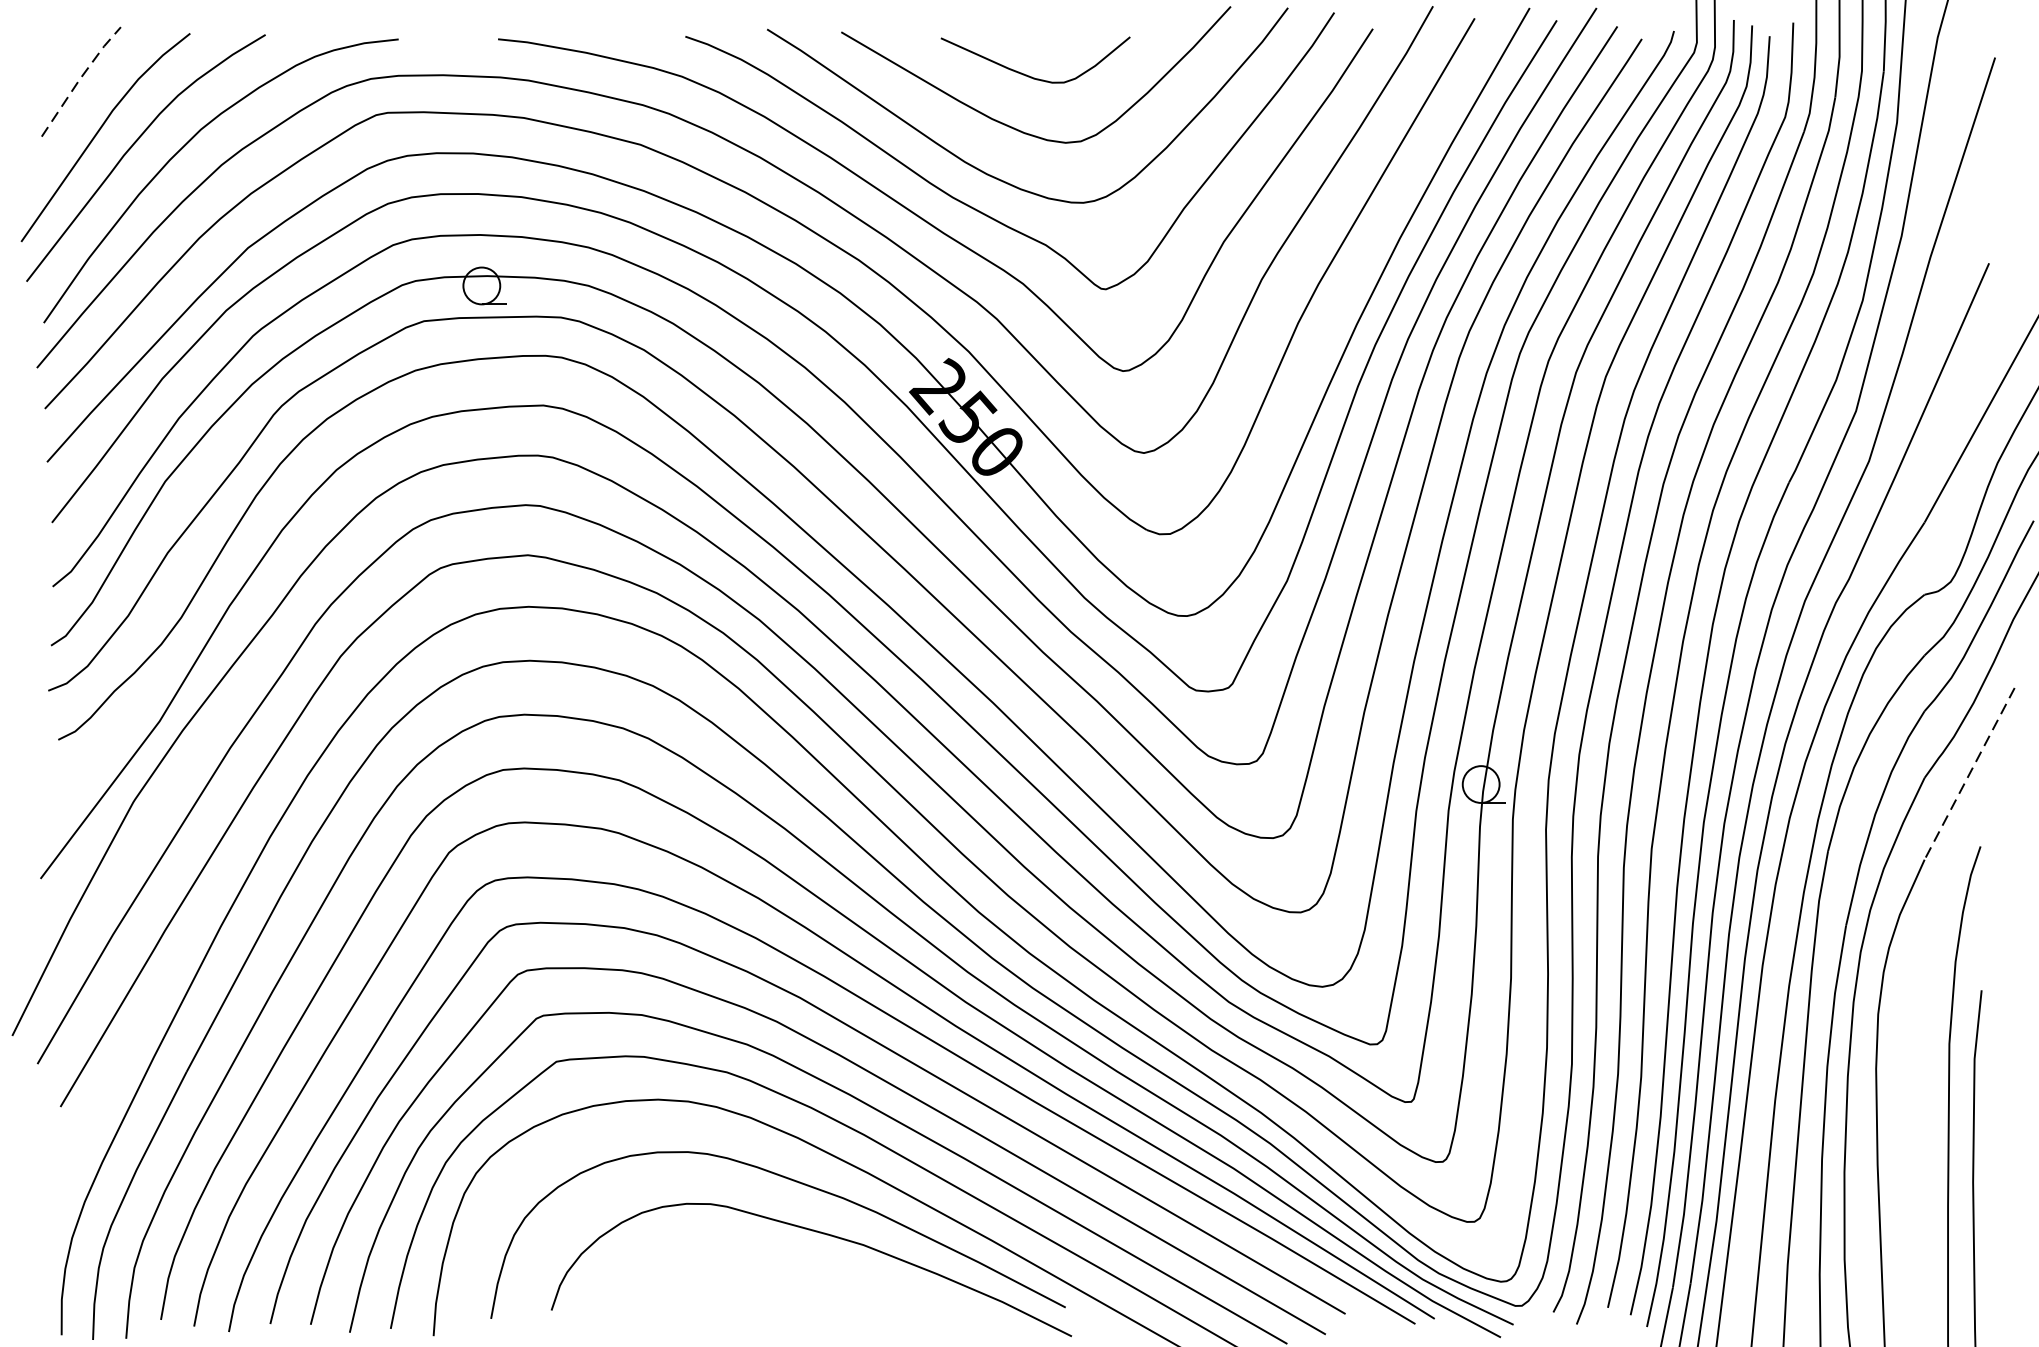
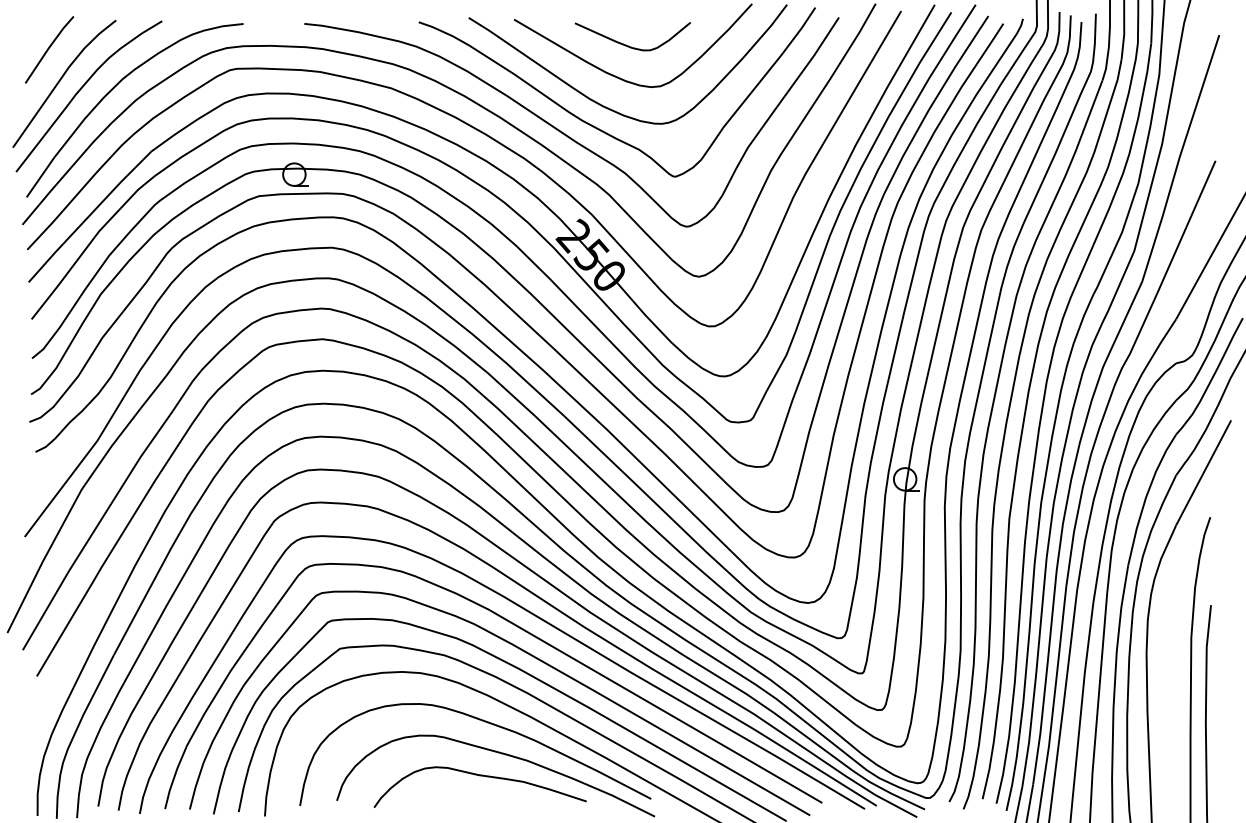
line: (79, 79) -> (48, 48), dashed -> solid
line: (1969, 774) -> (1203, 473), dashed -> solid
curve: (784, 1270) -> (479, 776), added

